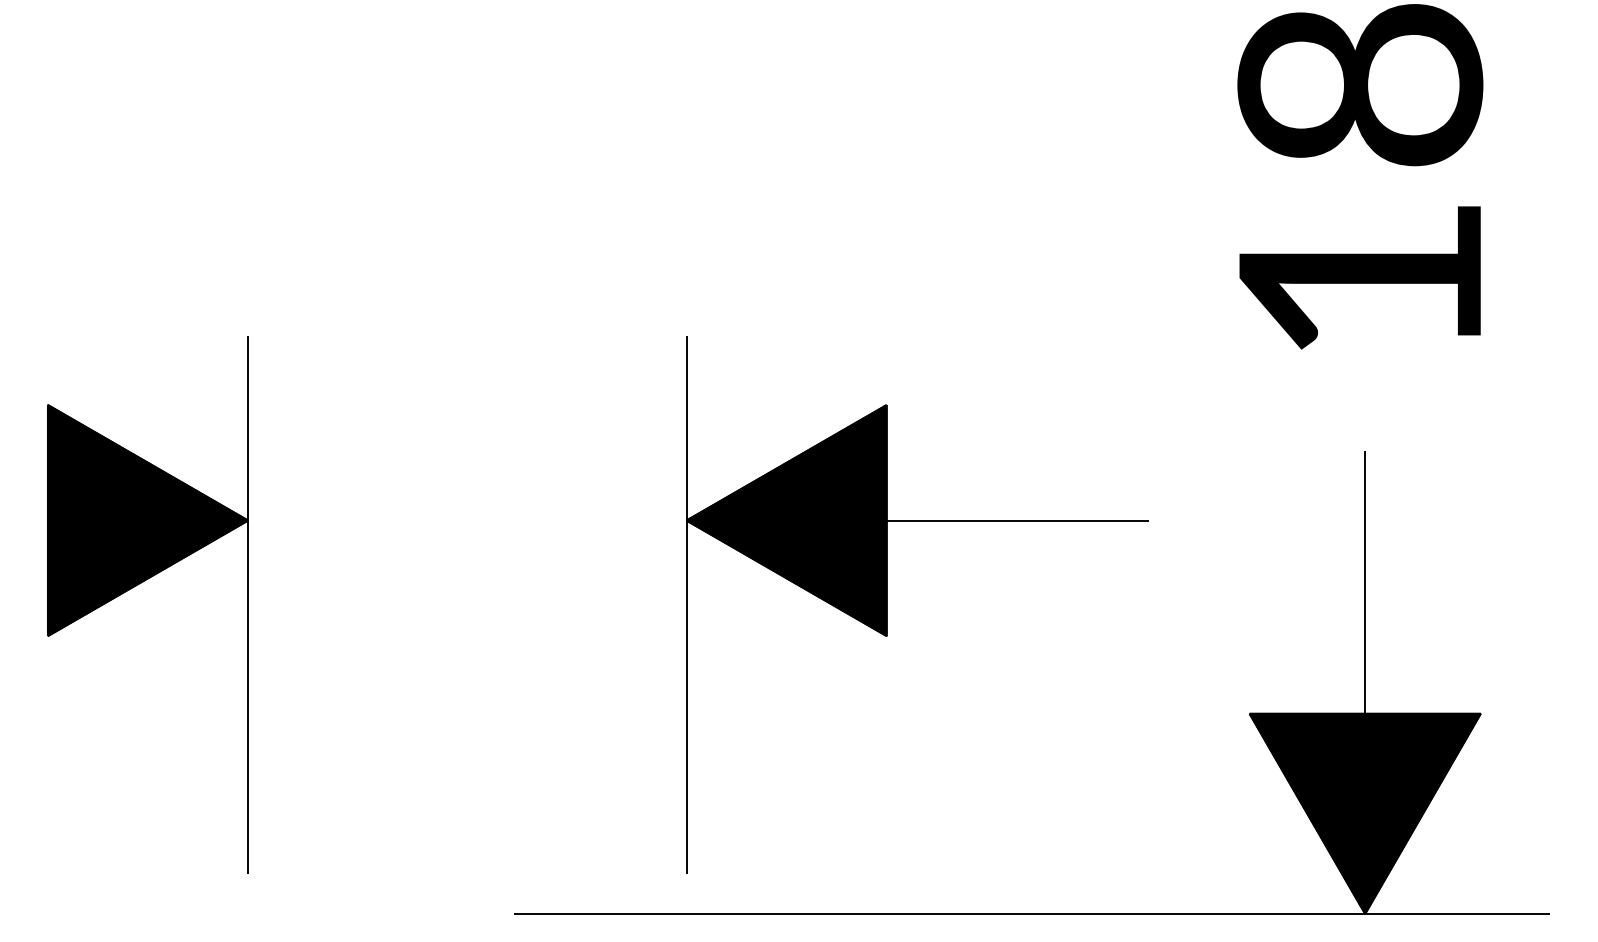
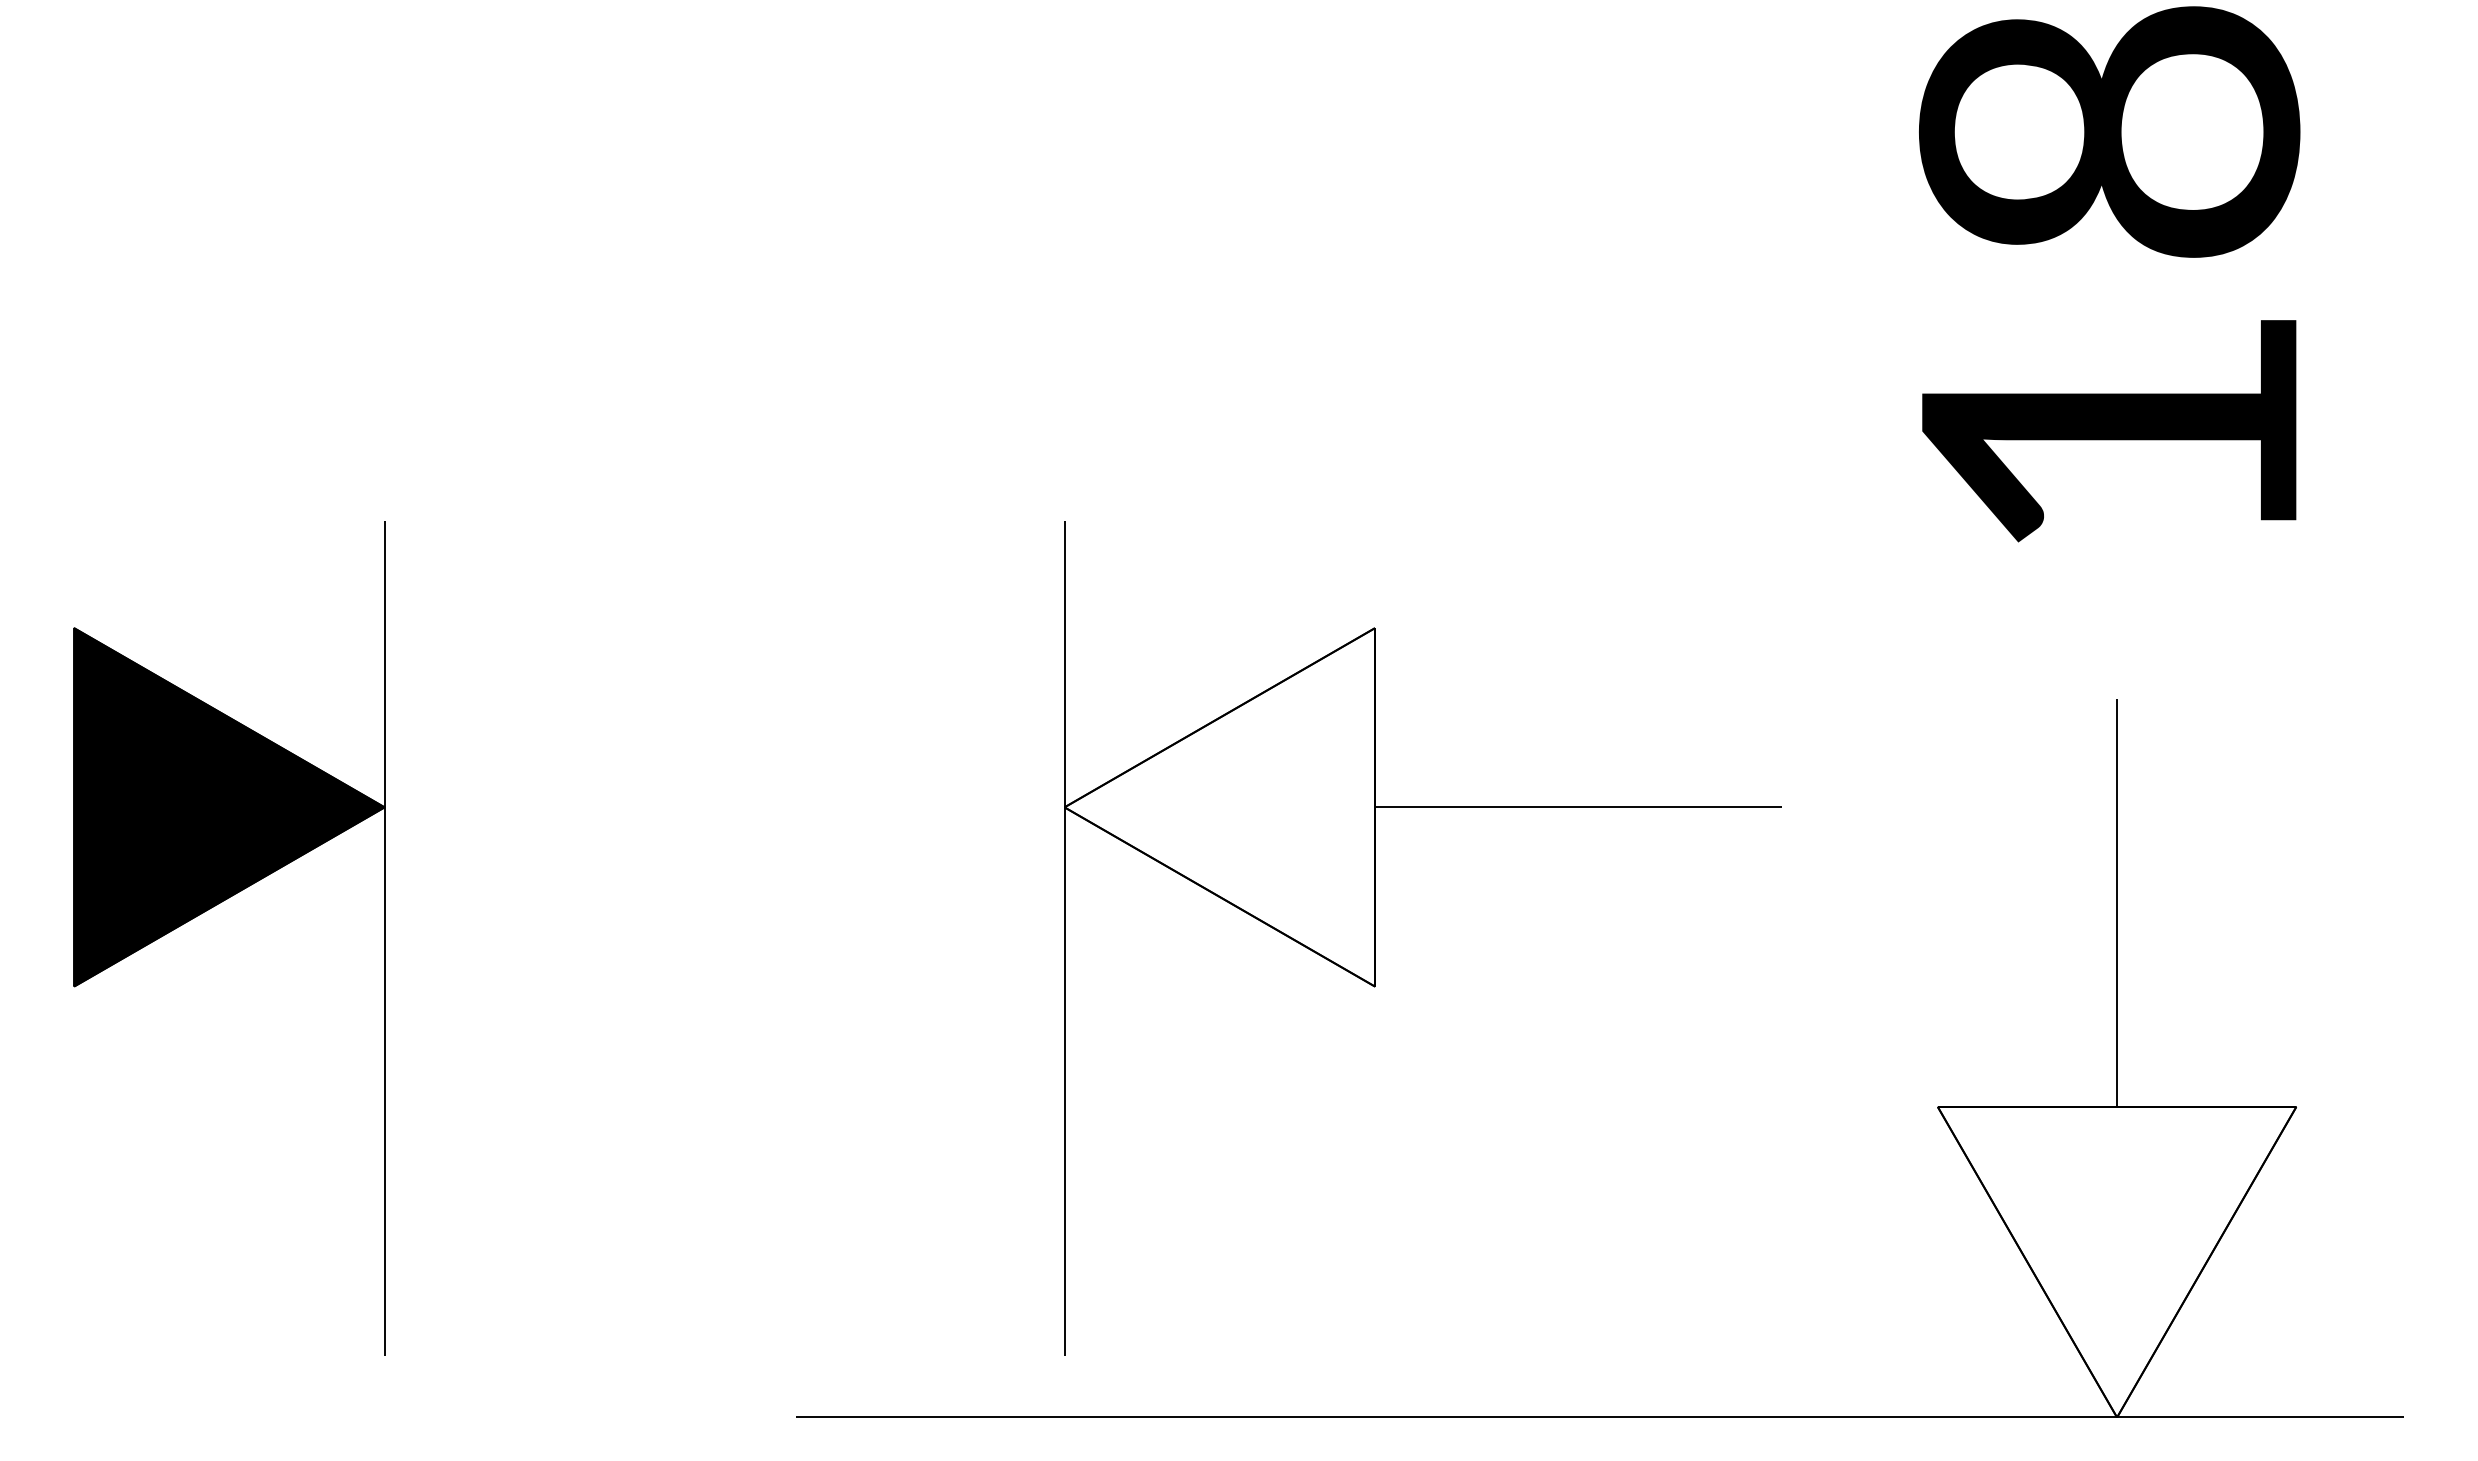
fill: (786, 520) -> (1219, 807), removed
fill: (1364, 813) -> (2116, 1261), removed

